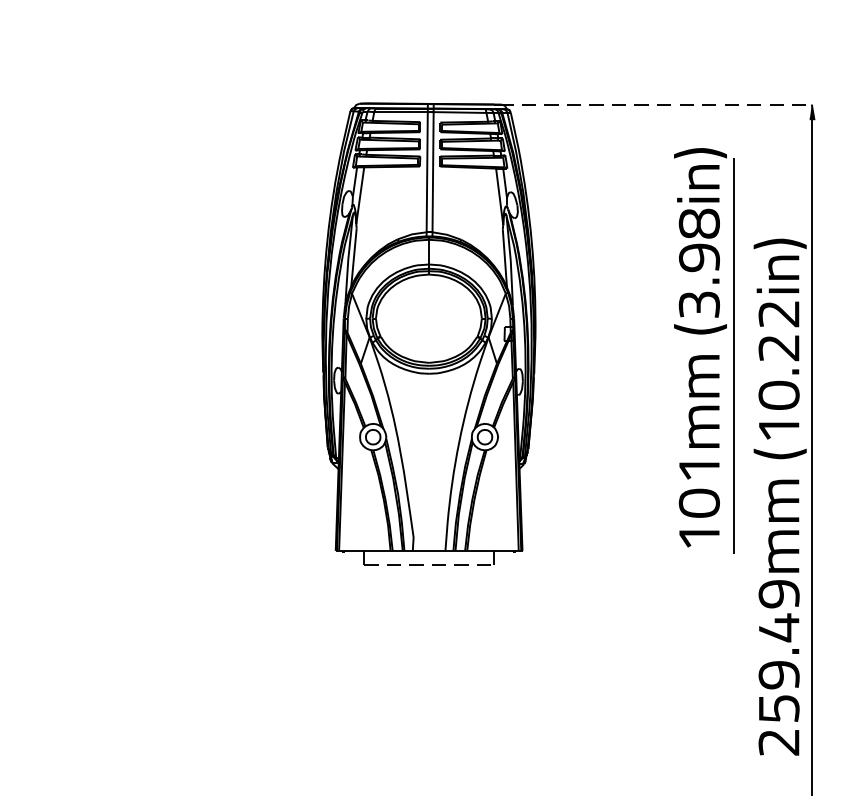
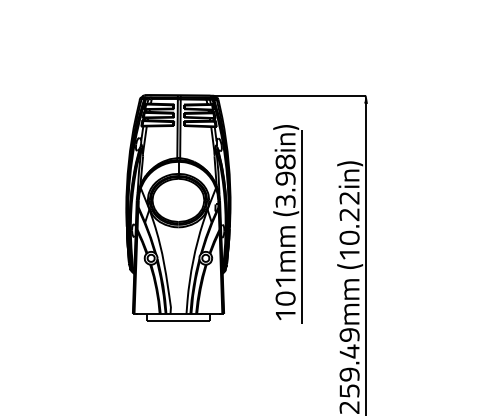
line: (656, 104) -> (289, 95), dashed -> solid
part: (703, 351) -> (287, 224), moved
line: (429, 564) -> (178, 320), dashed -> solid

